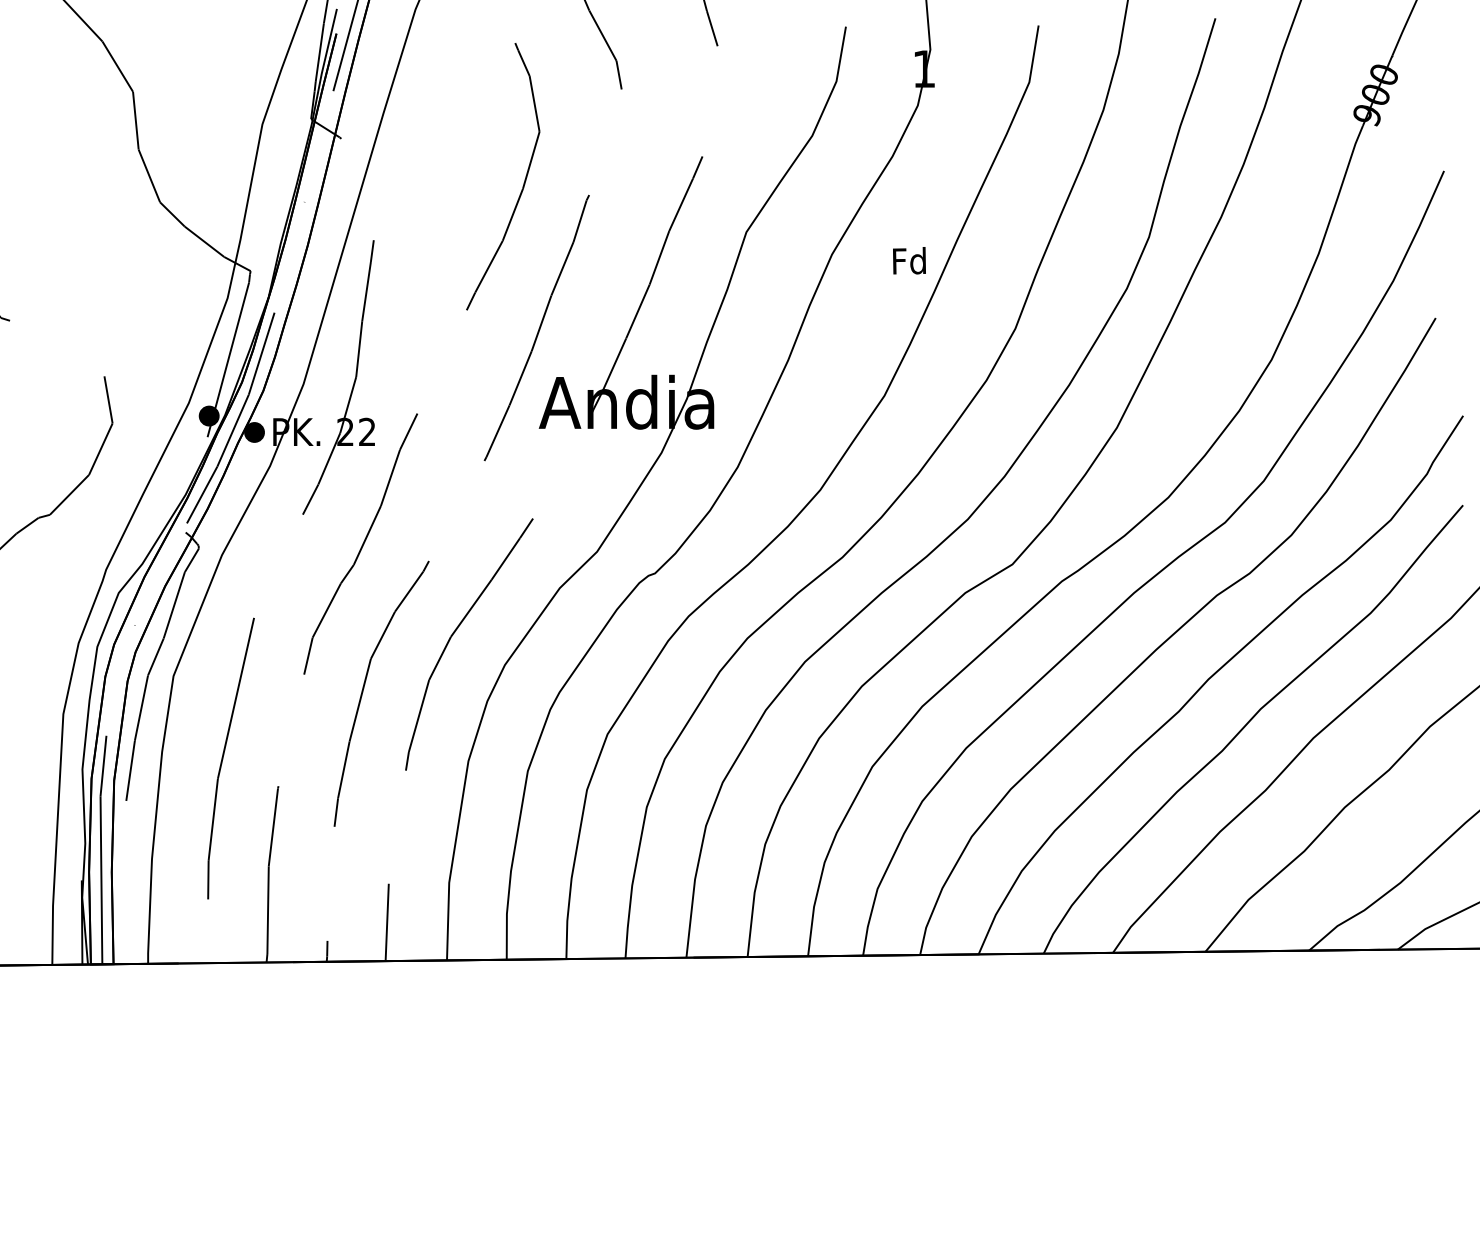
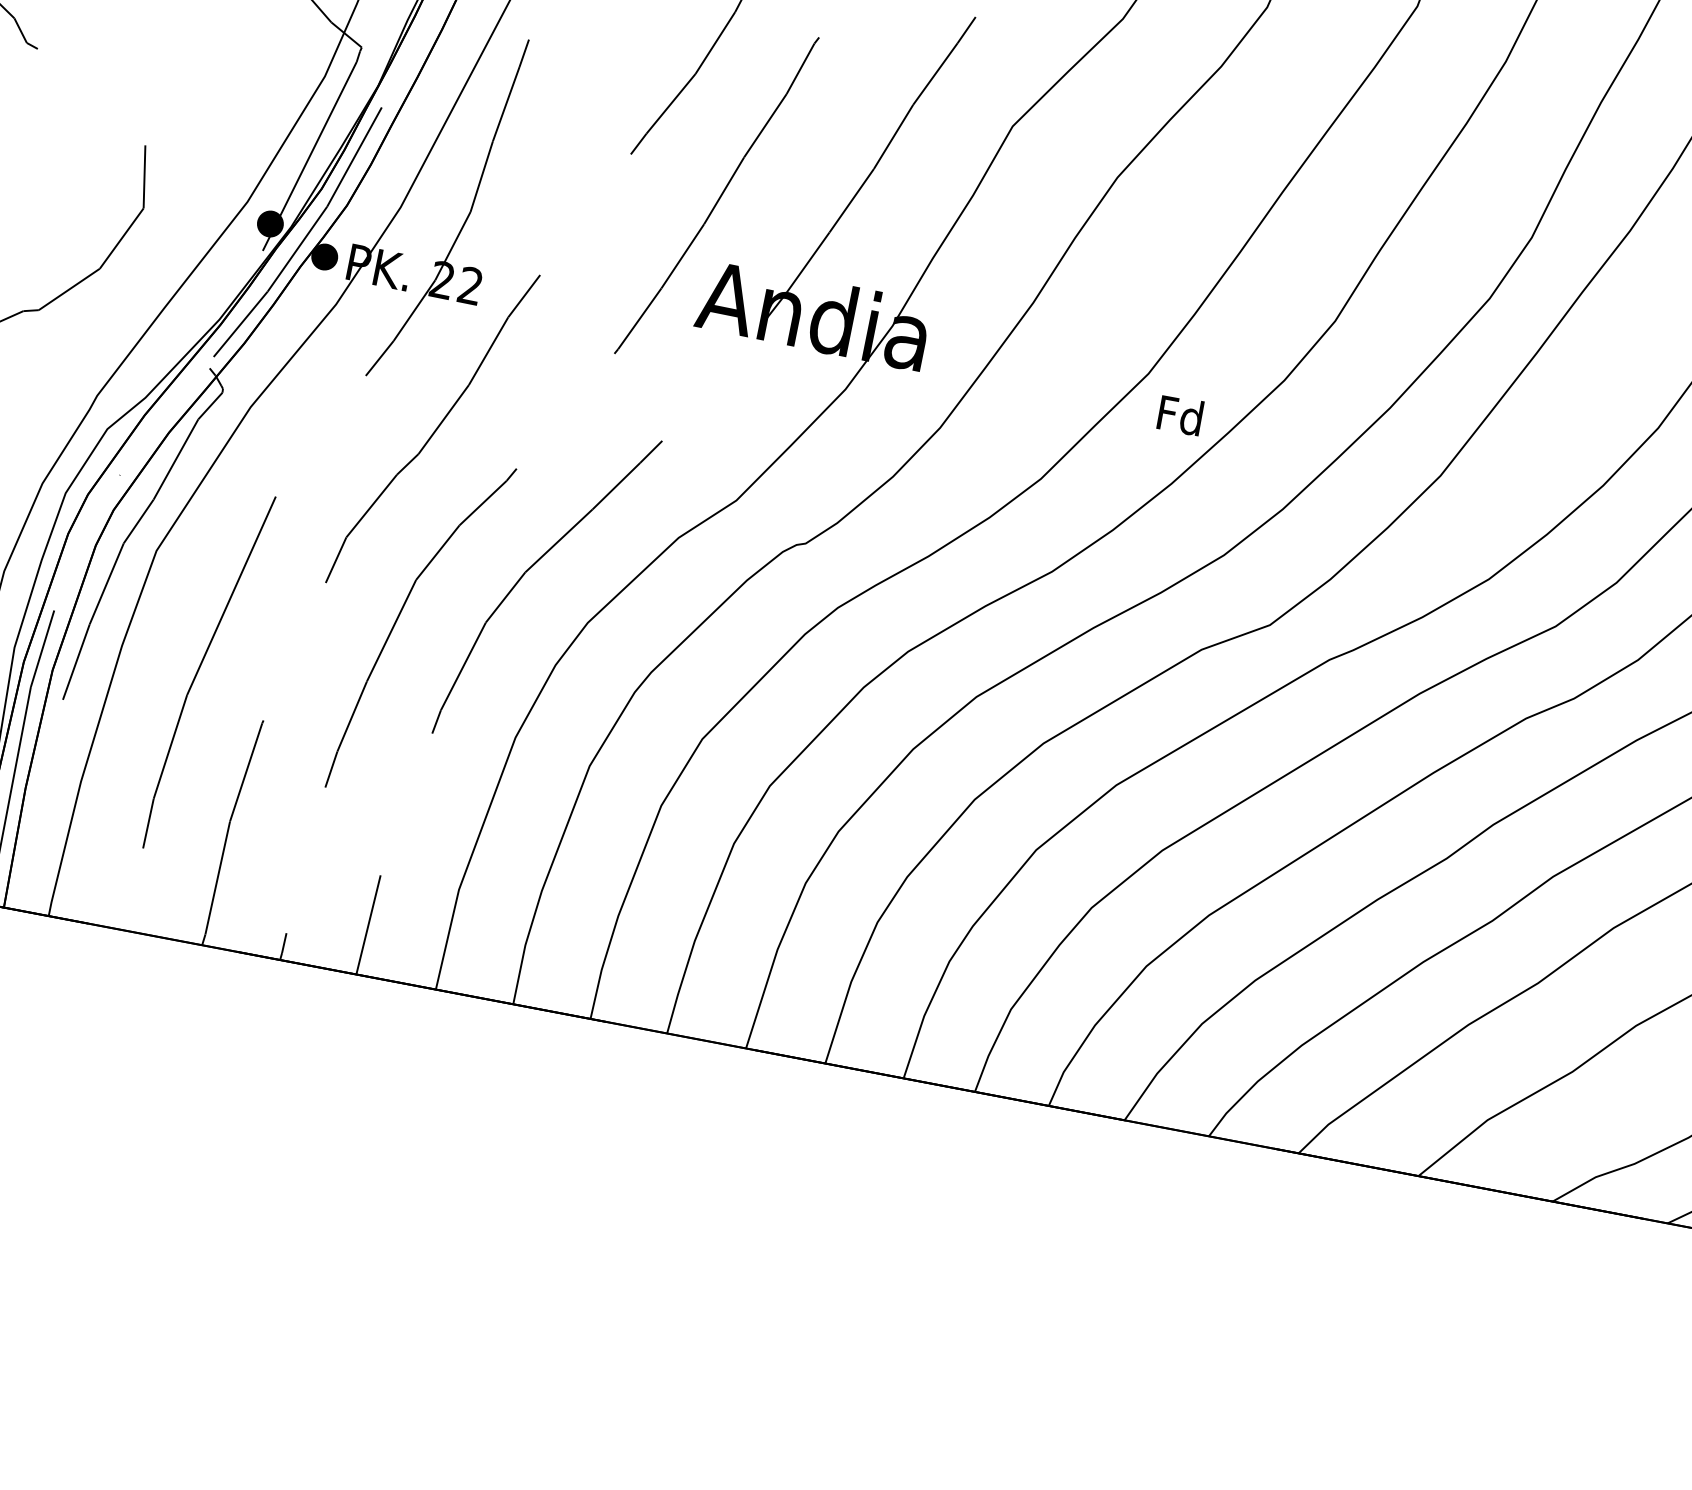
text: (909, 260) -> (1180, 414), moved

